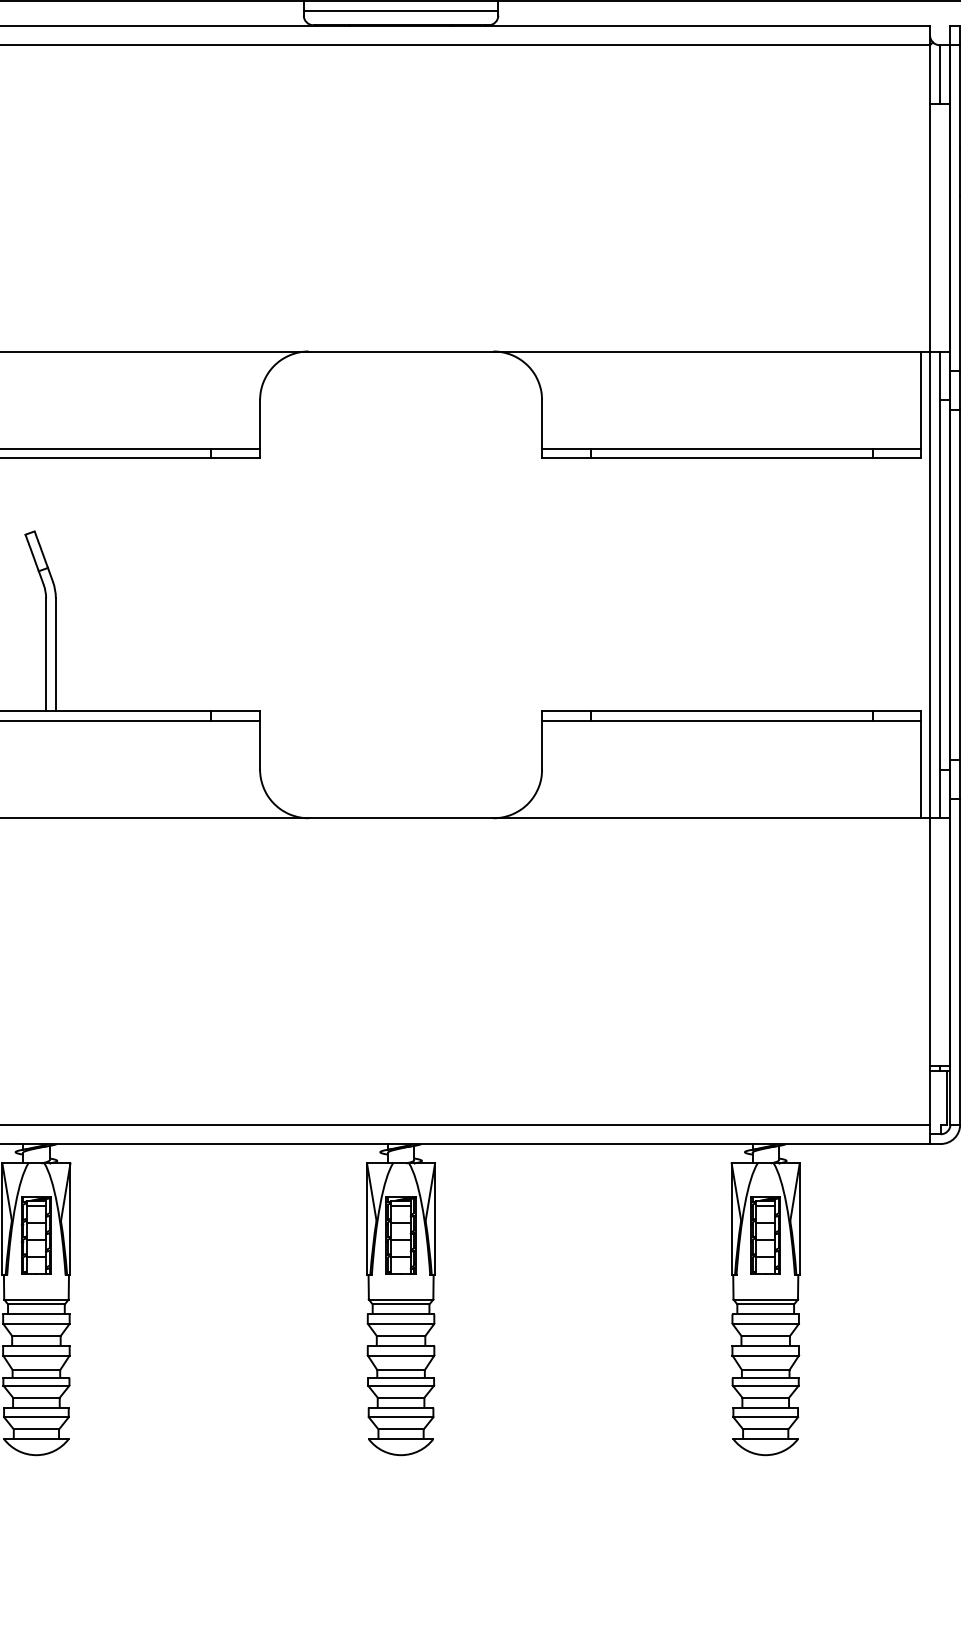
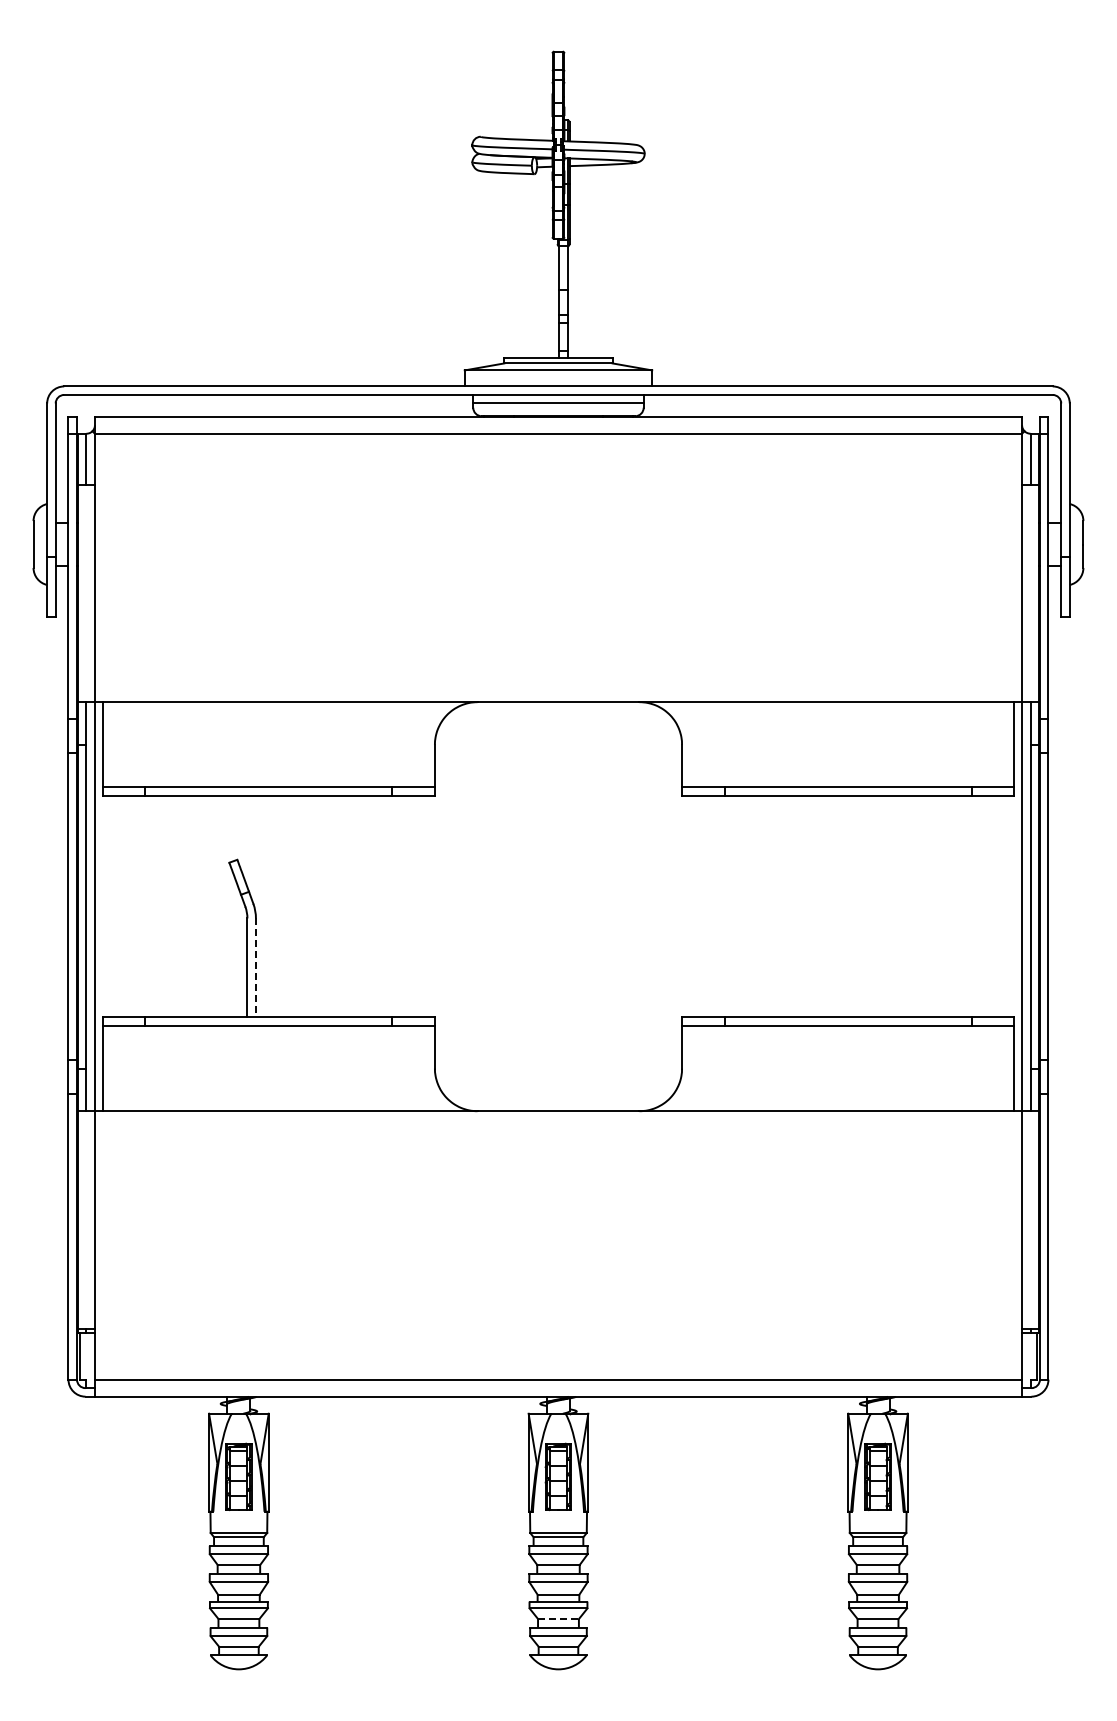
line: (55, 654) -> (255, 967), solid -> dashed
line: (402, 1398) -> (559, 1619), solid -> dashed

